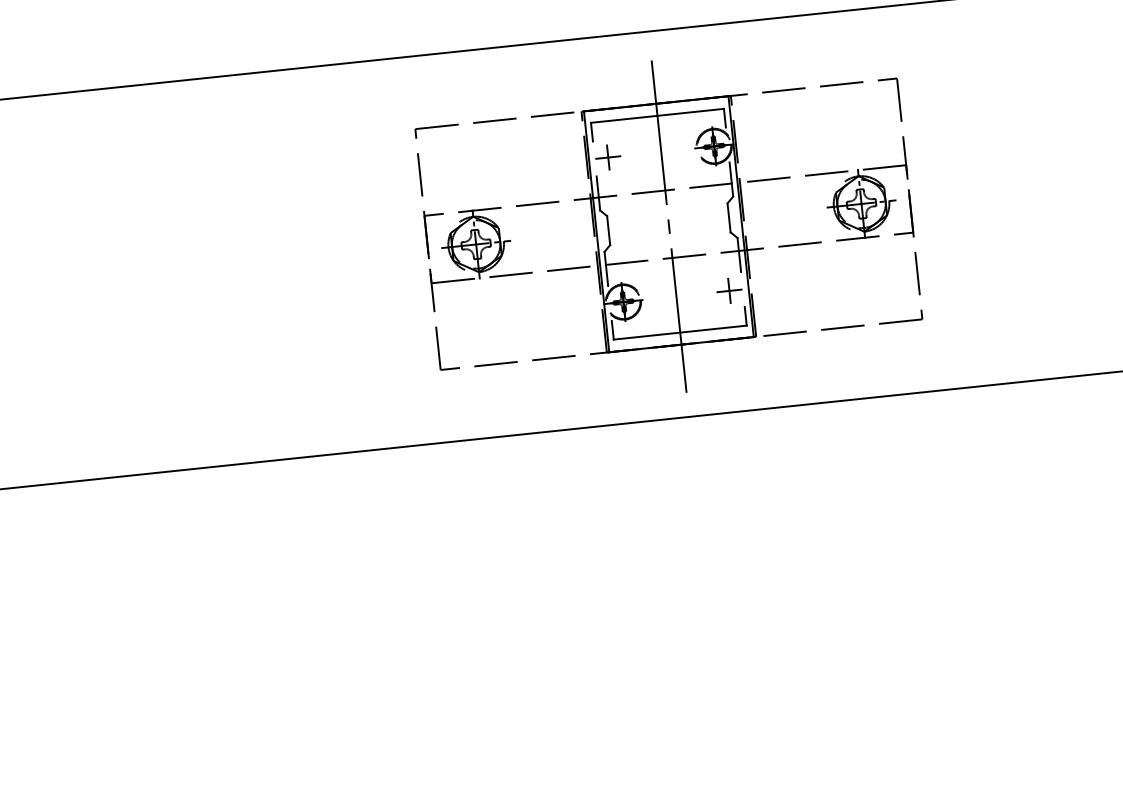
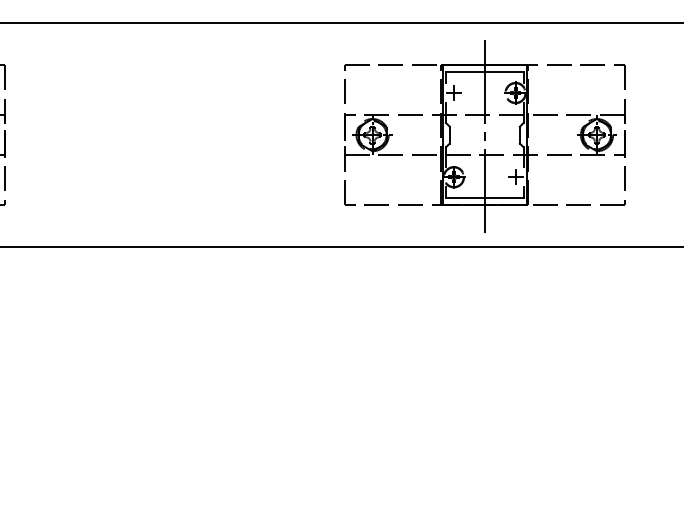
part: (668, 226) -> (484, 136), moved

